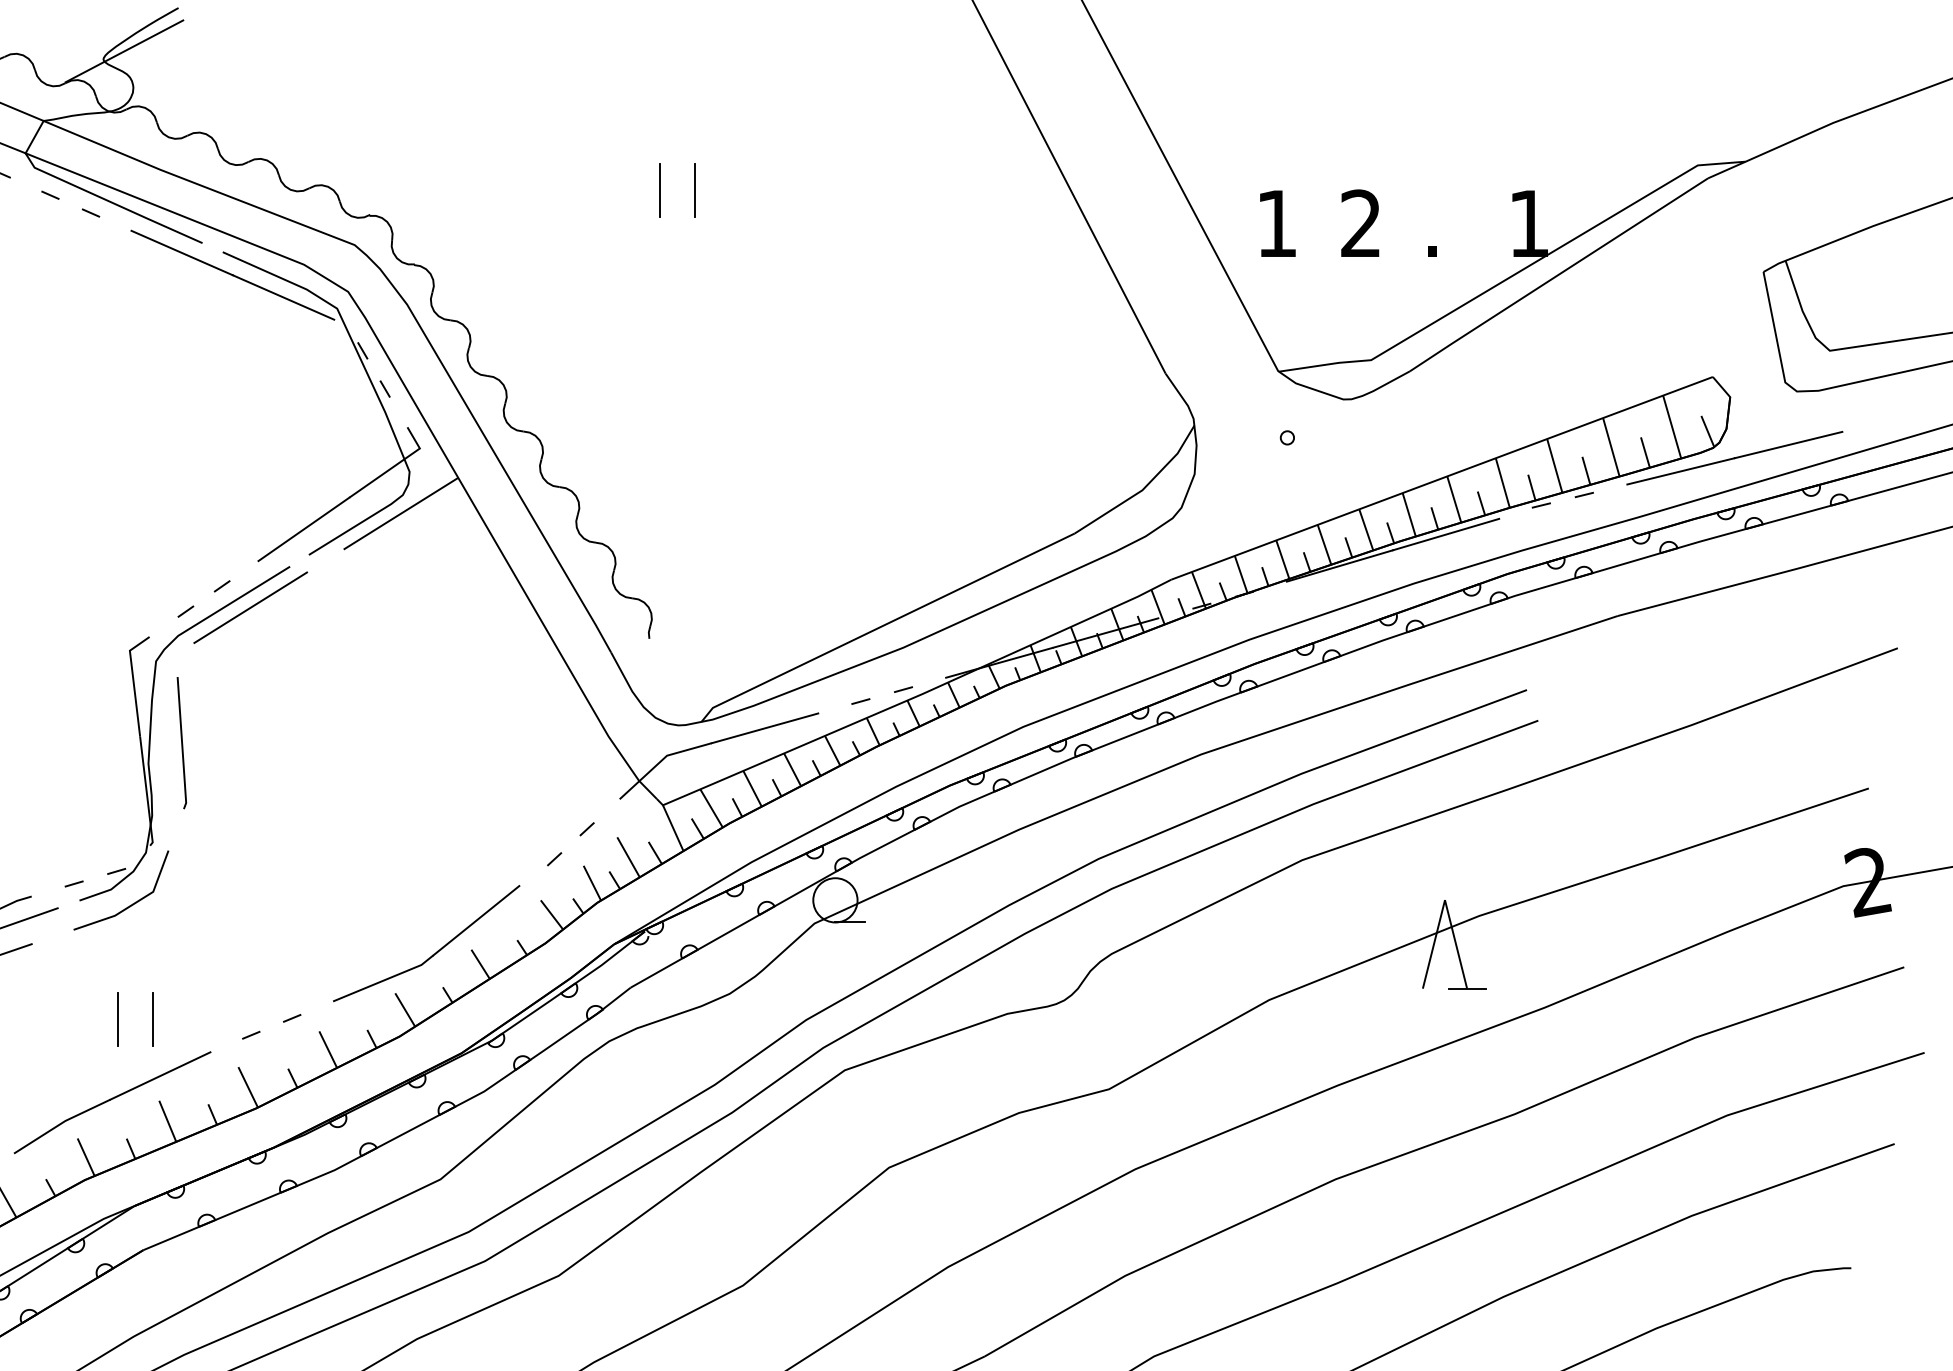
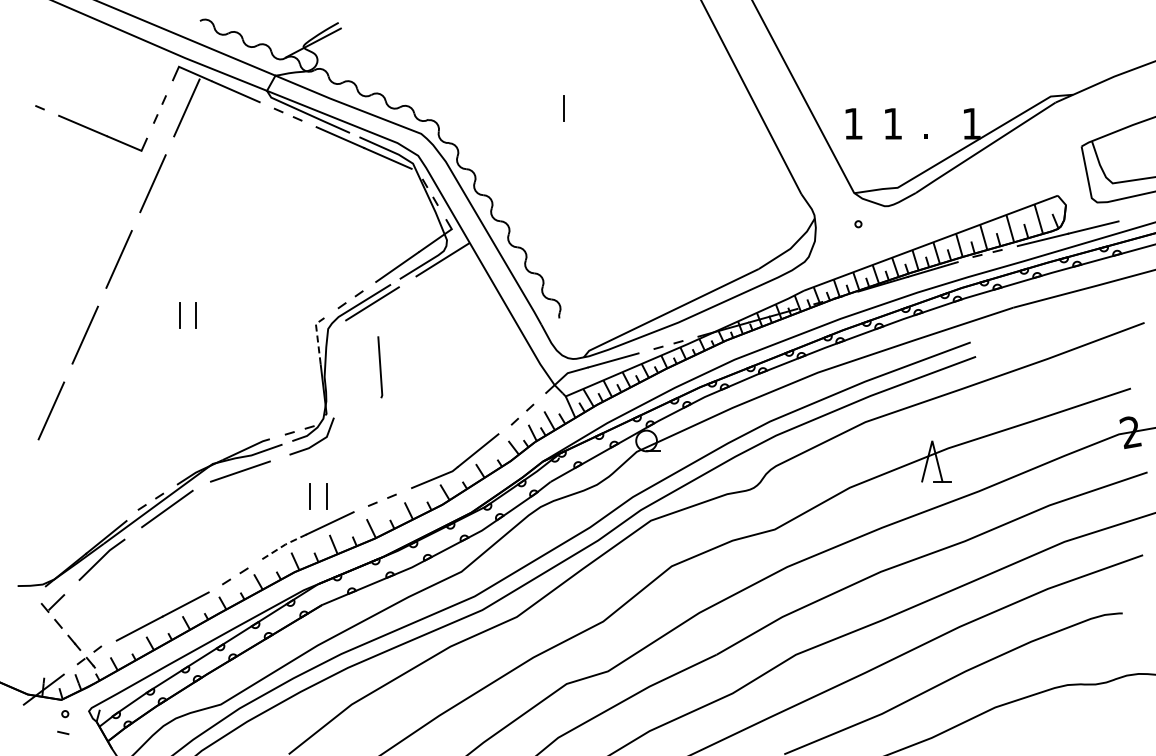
line: (694, 188) -> (580, 107), removed
text: (1360, 222) -> (892, 123), 2 -> 1
line: (133, 679) -> (317, 337), solid -> dashed
line: (182, 743) -> (380, 367), moved
line: (62, 1123) -> (284, 545), solid -> dashed

